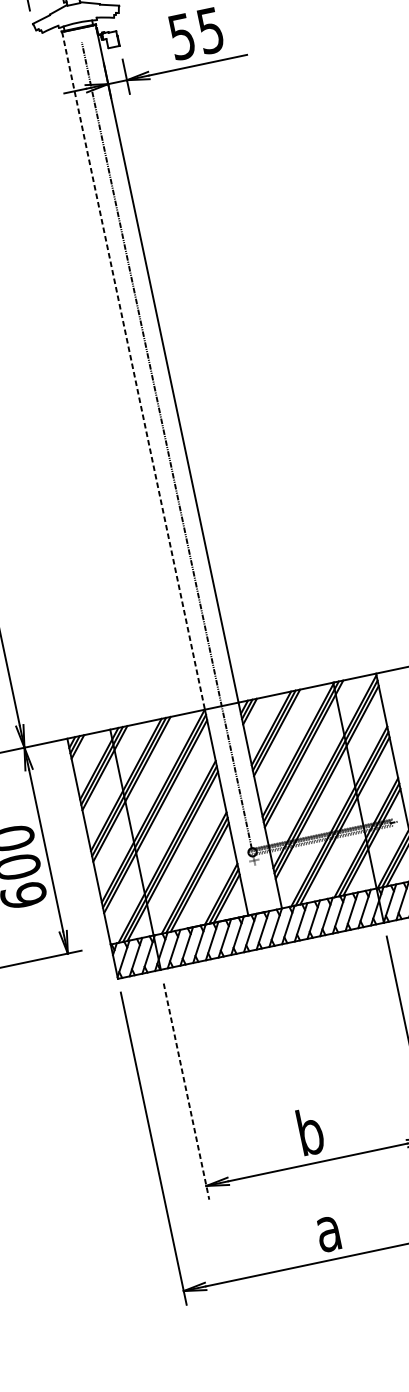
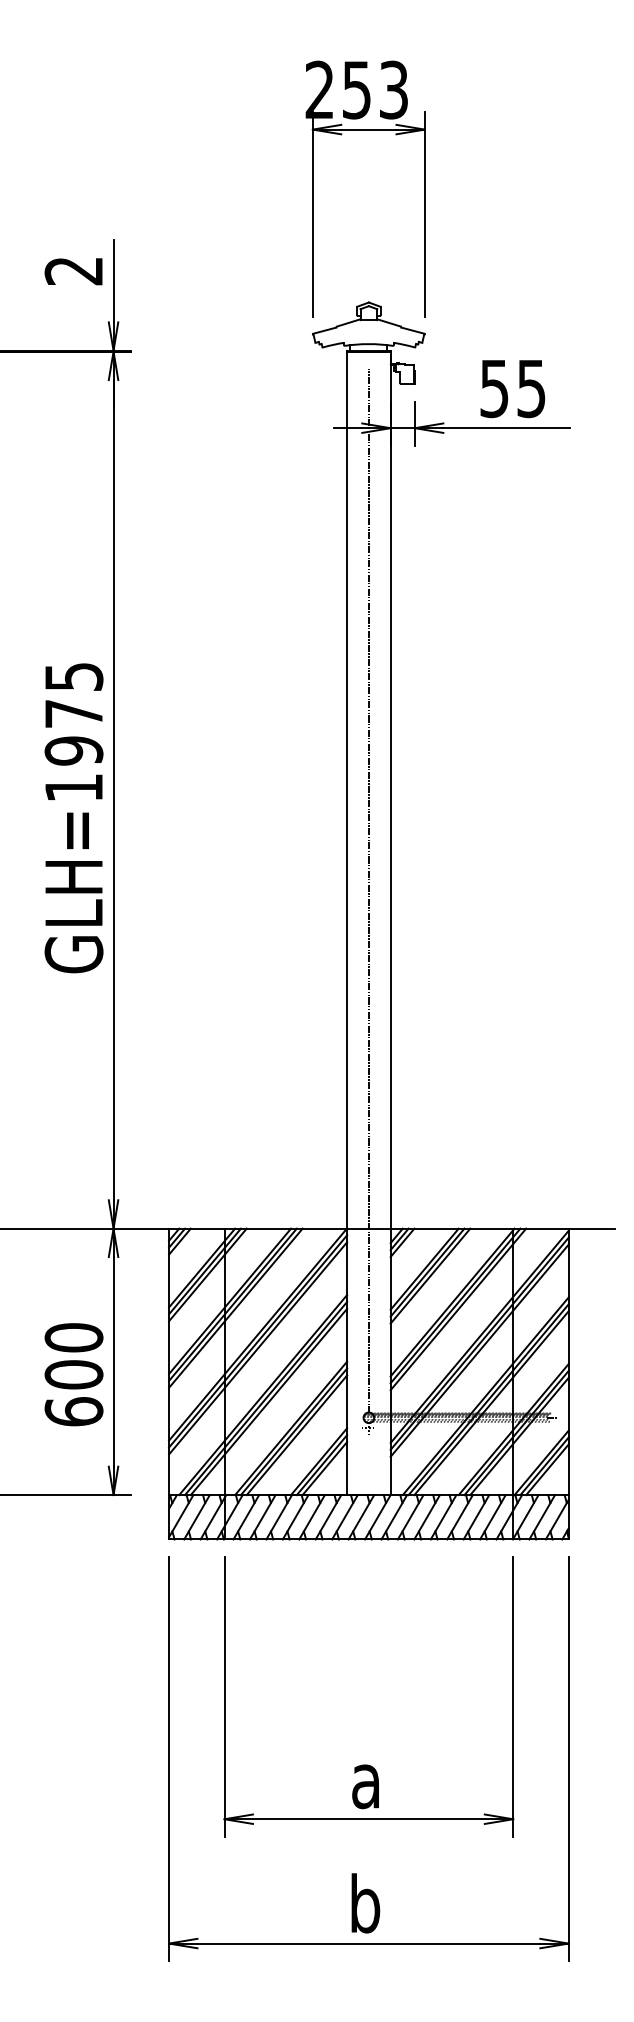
line: (133, 371) -> (347, 790), dashed -> solid
line: (186, 1091) -> (224, 1697), dashed -> solid
text: (310, 1131) -> (367, 1779), b -> a
text: (329, 1228) -> (365, 1903), a -> b

